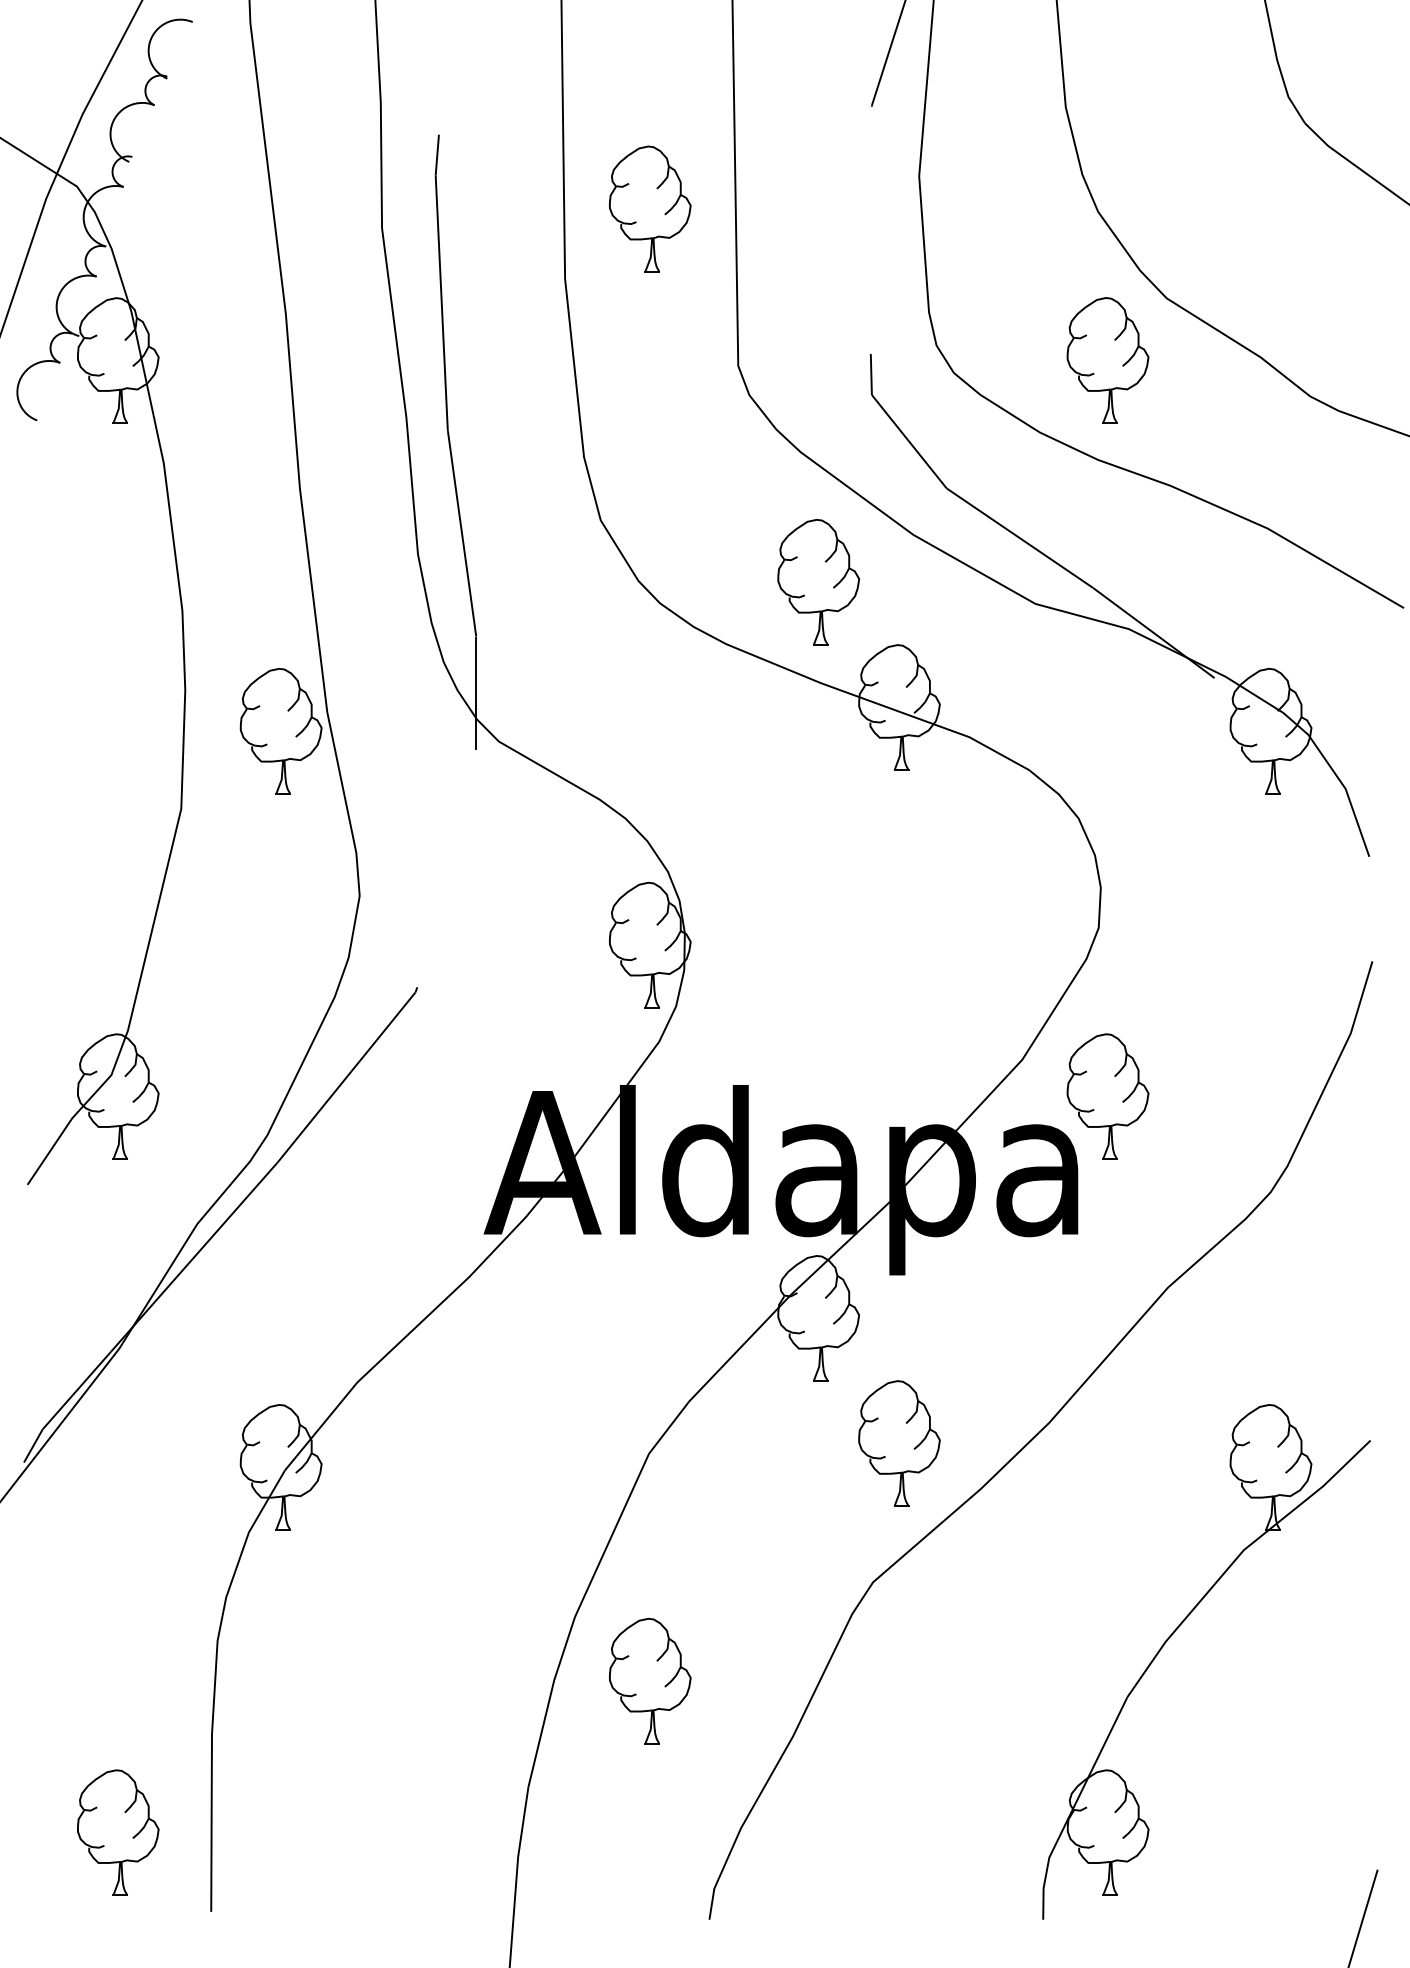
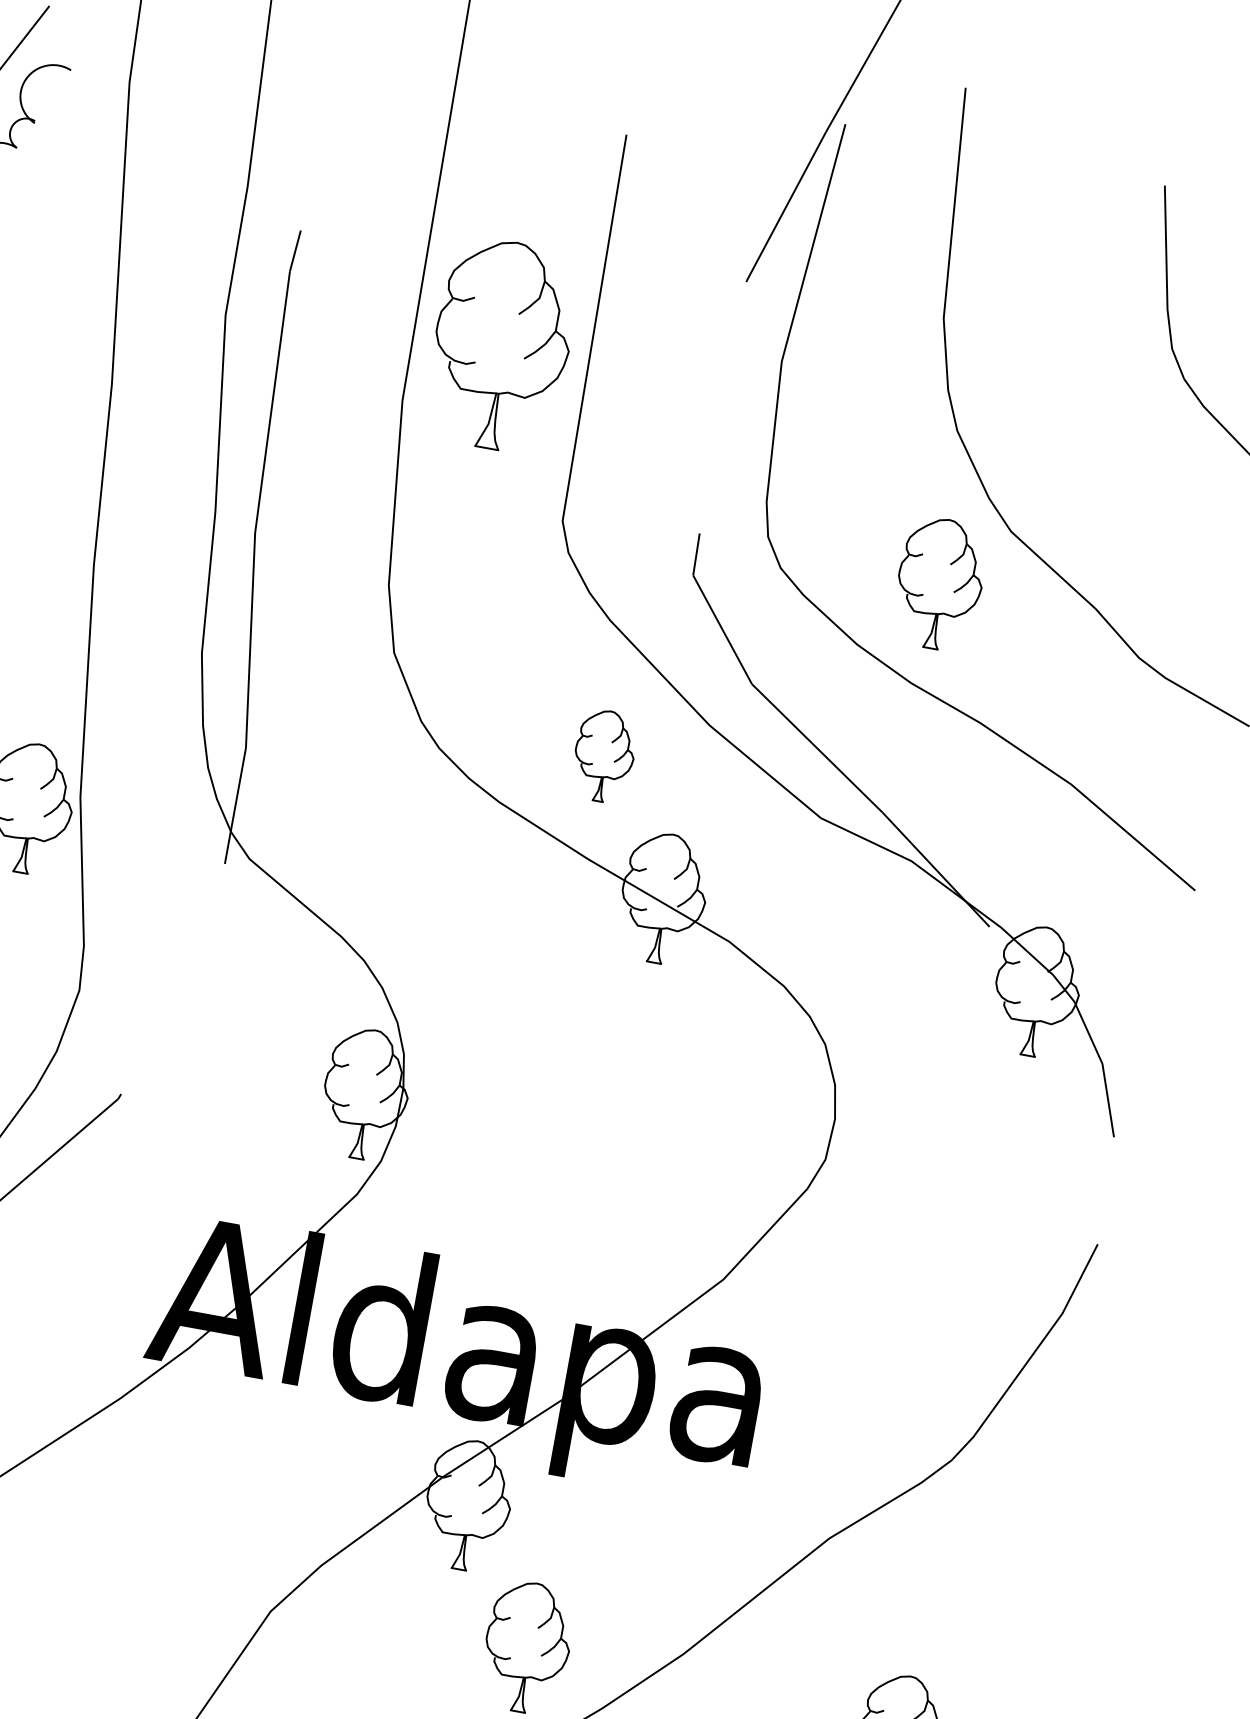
part: (650, 208) -> (502, 344), size x1.6
part: (818, 582) -> (604, 756), size x0.7
part: (1107, 1096) -> (803, 1332), removed

